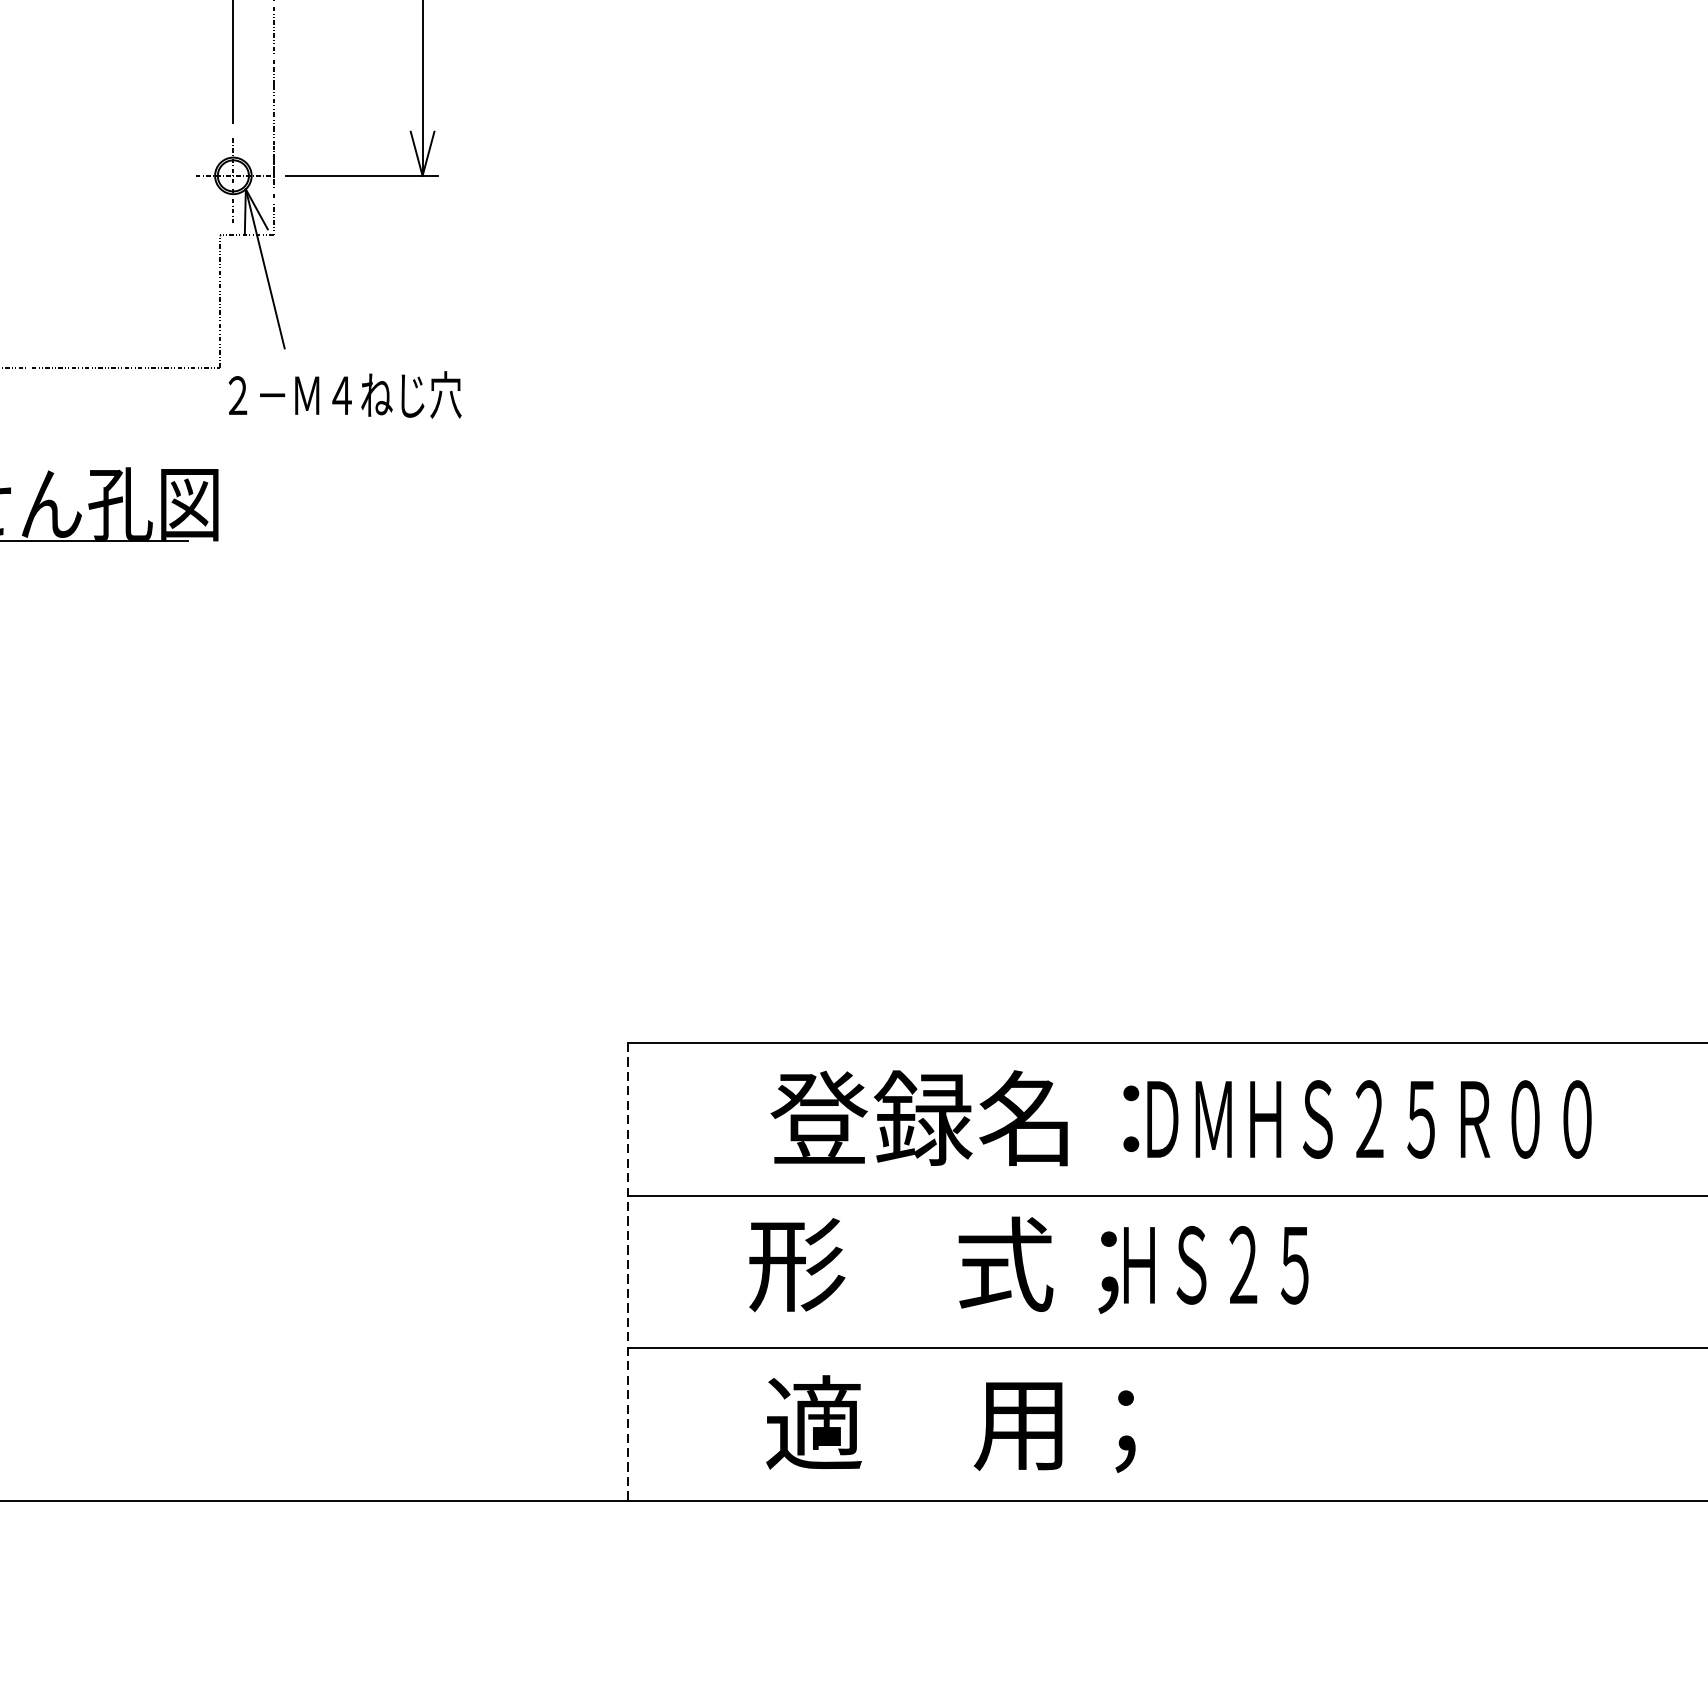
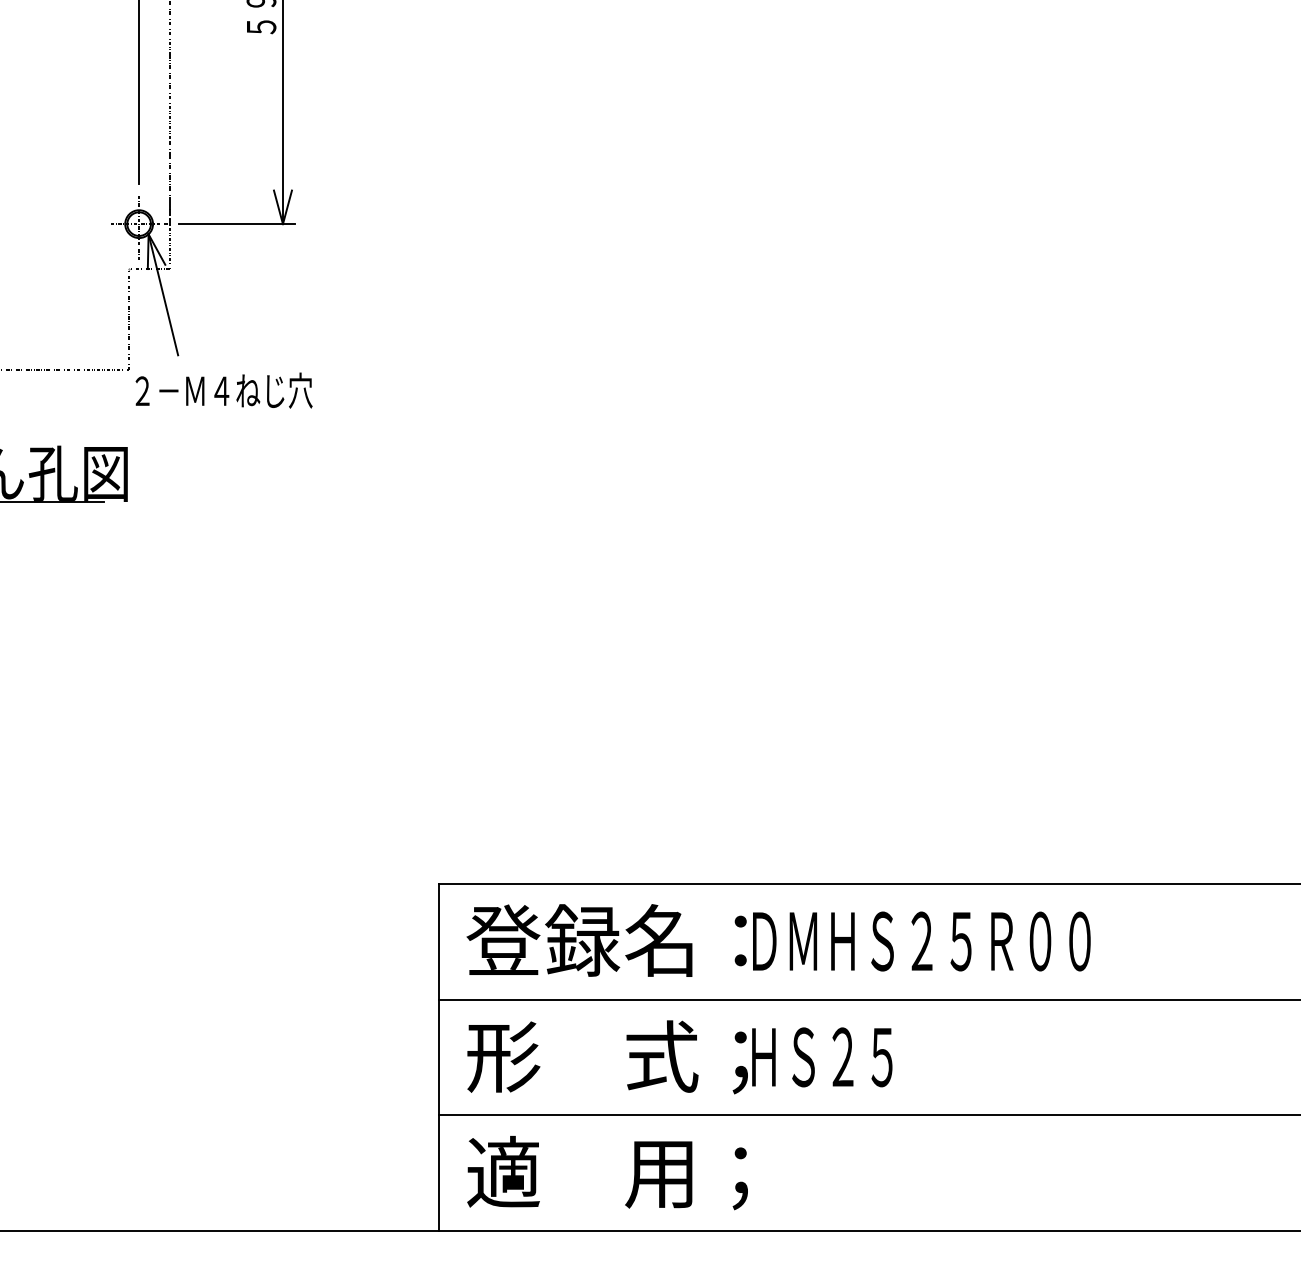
text: (1180, 1118) -> (778, 940), moved
text: (1028, 1265) -> (679, 1057), moved
line: (628, 1272) -> (439, 1057), dashed -> solid
text: (950, 1424) -> (607, 1173), moved

